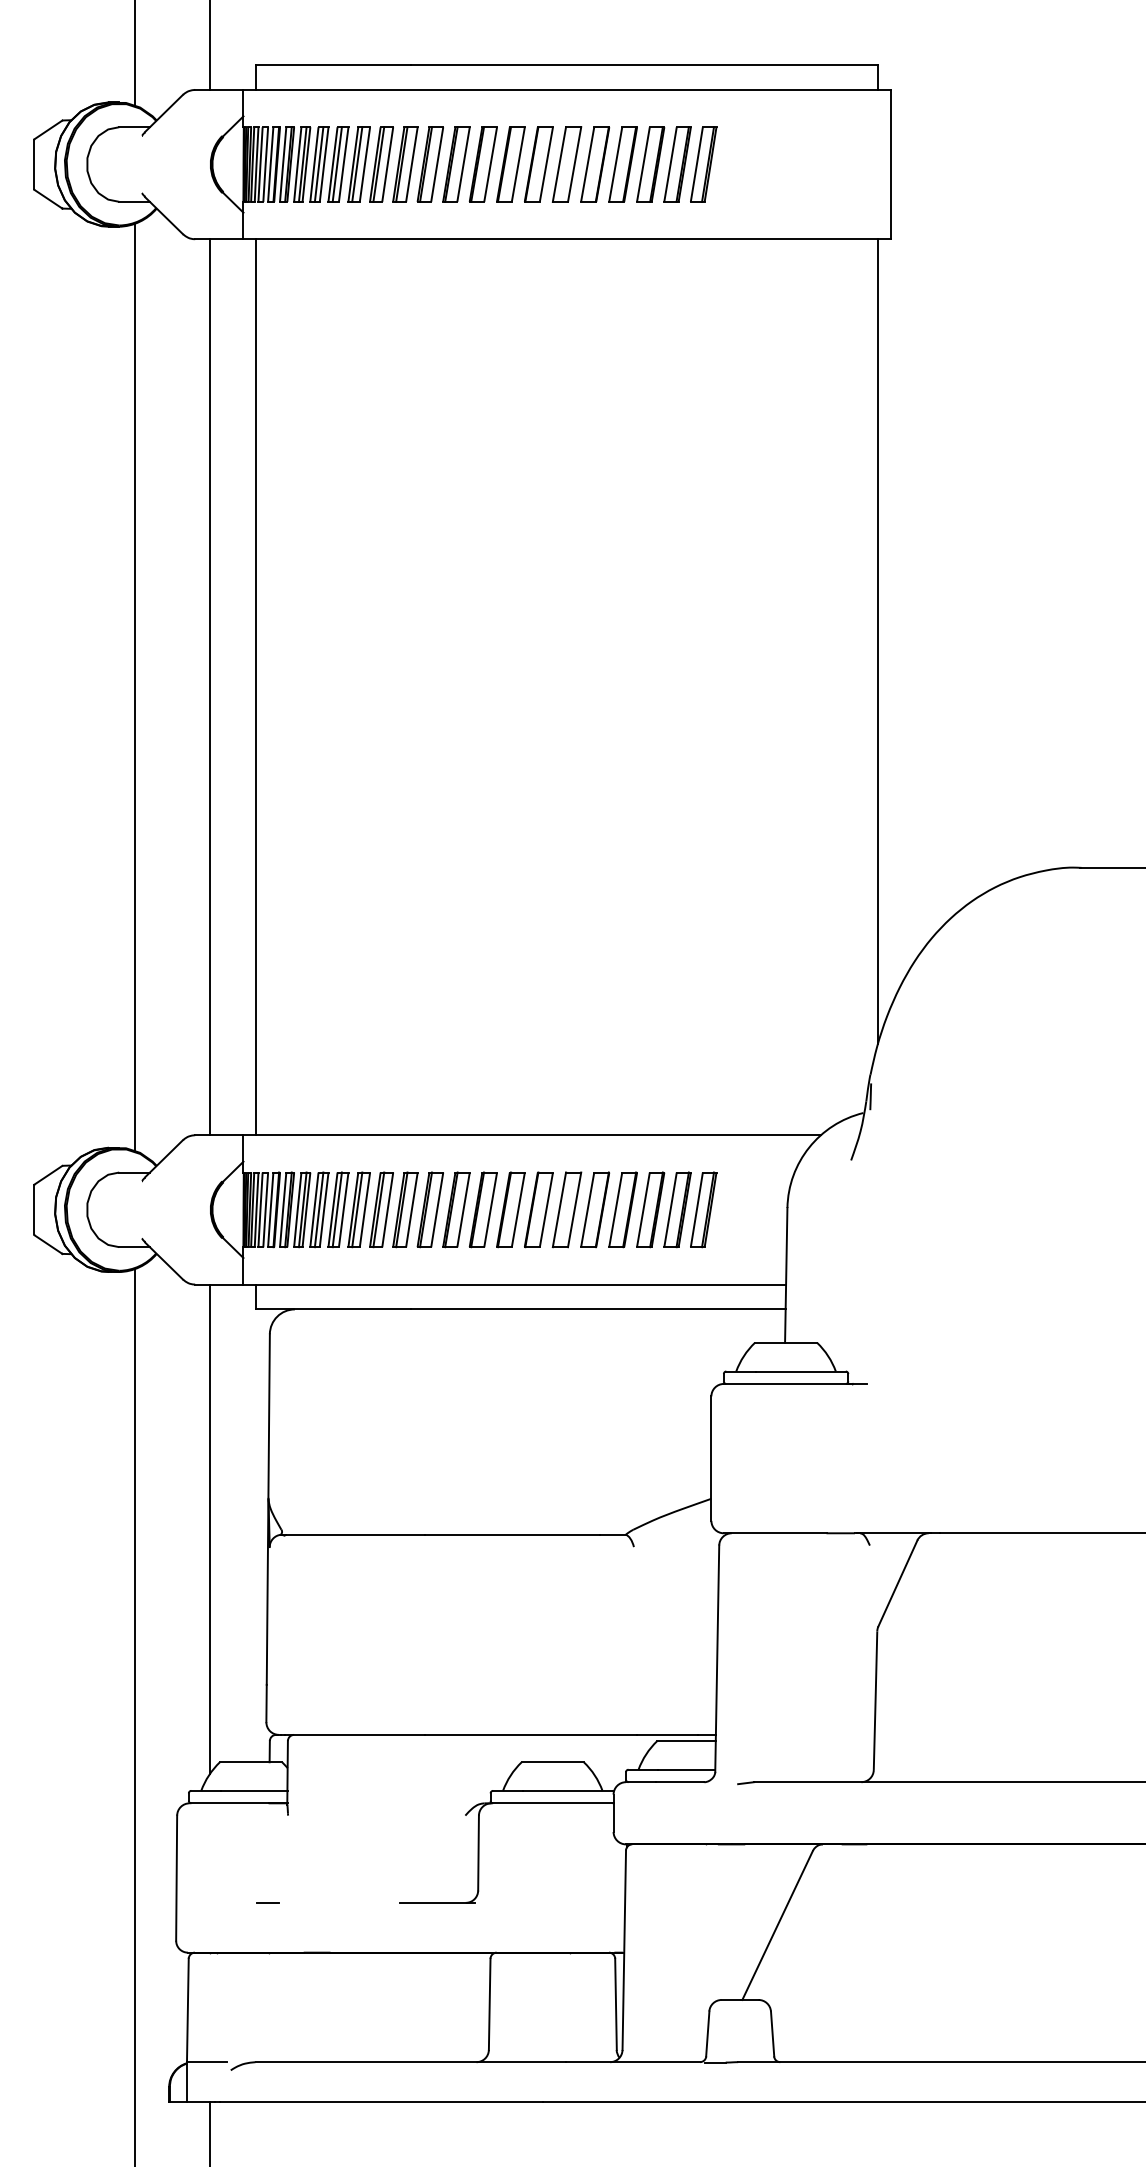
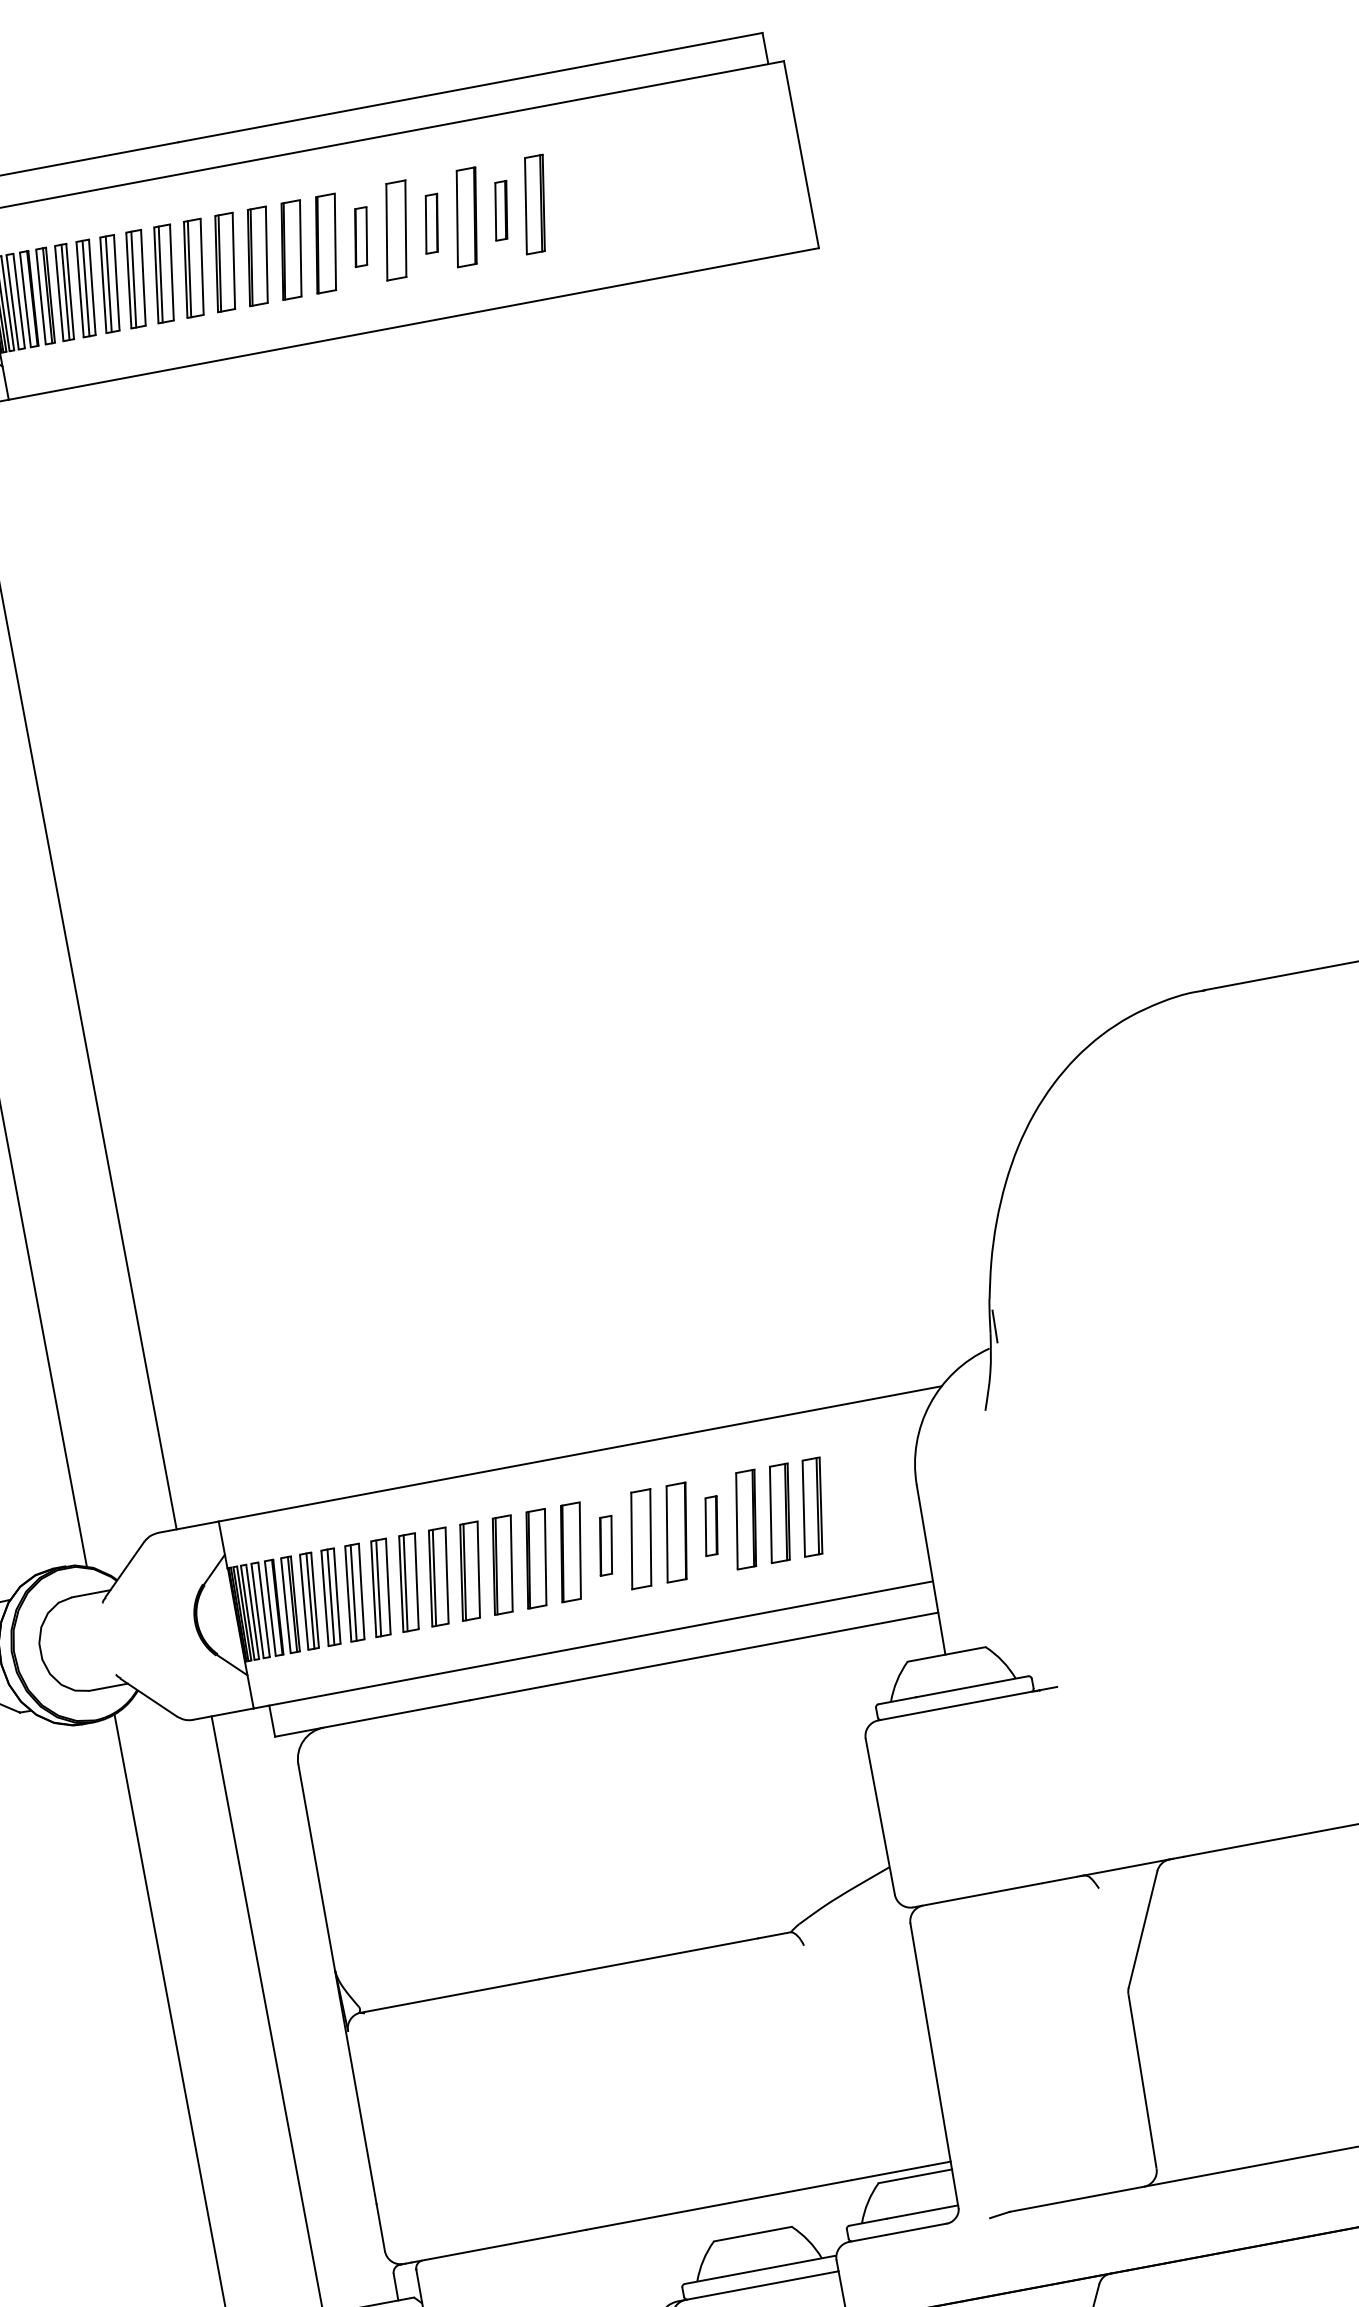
part: (538, 164) -> (360, 237), size x0.6
part: (595, 164) -> (431, 223), size x0.6
part: (650, 164) -> (500, 210), size x0.6
part: (703, 164) -> (567, 198), removed
line: (878, 641) -> (898, 754), removed
line: (255, 687) -> (128, 958), removed
part: (538, 1209) -> (605, 1545), size x0.6
part: (622, 1209) -> (710, 1525), size x0.6

